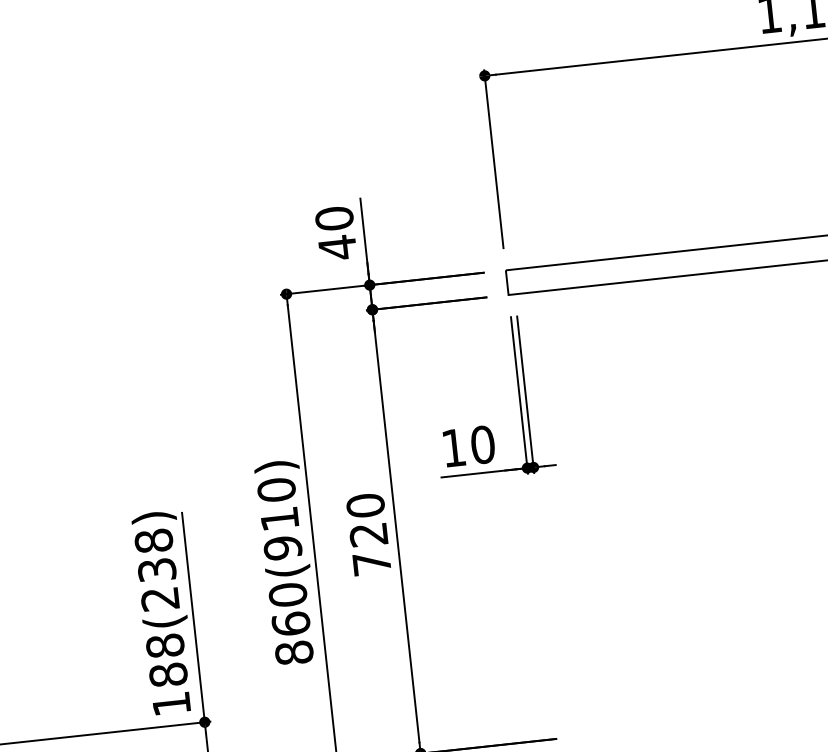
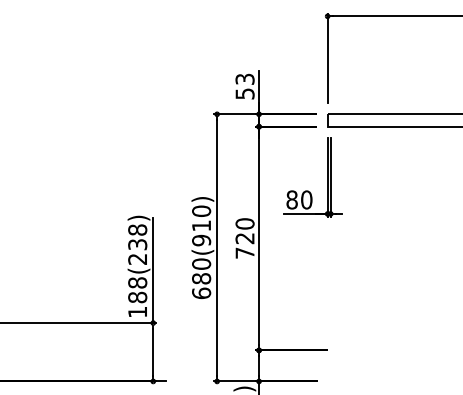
text: (334, 233) -> (244, 86), 40 -> 53
text: (452, 447) -> (291, 199), 10 -> 80
text: (292, 639) -> (201, 286), 860(910) -> 680(910)

